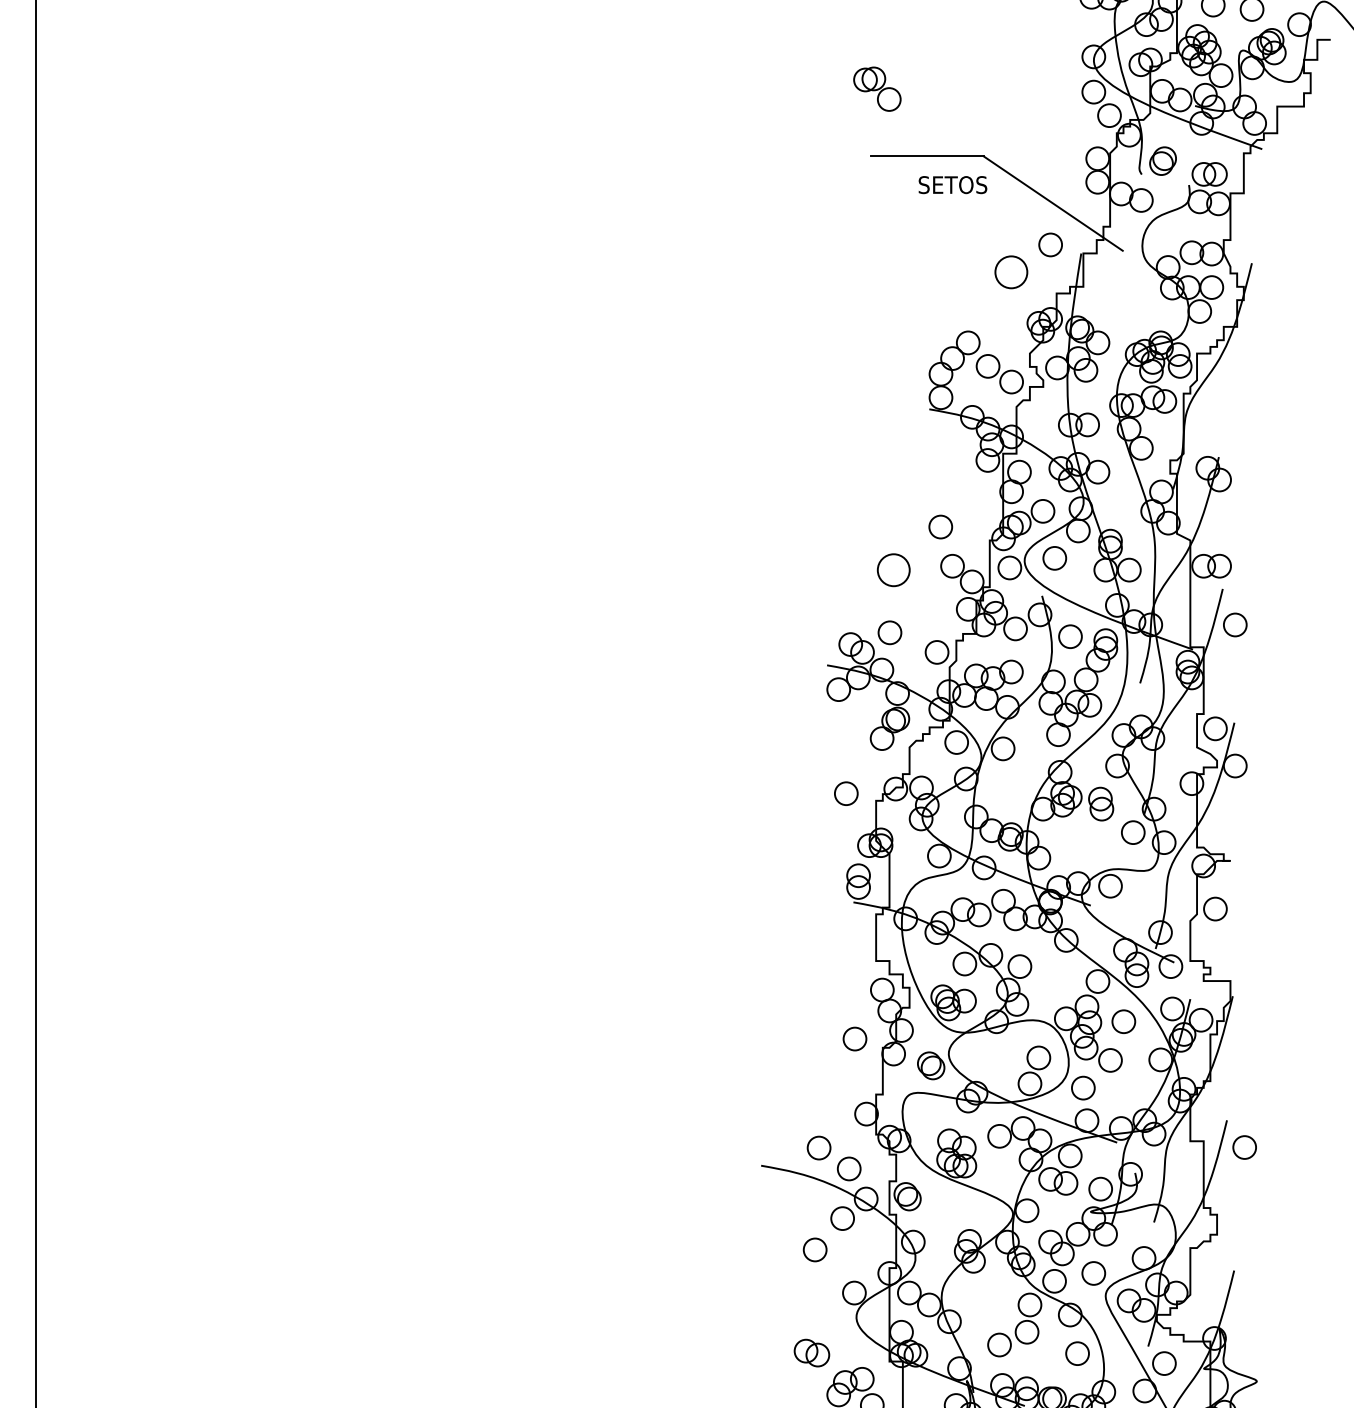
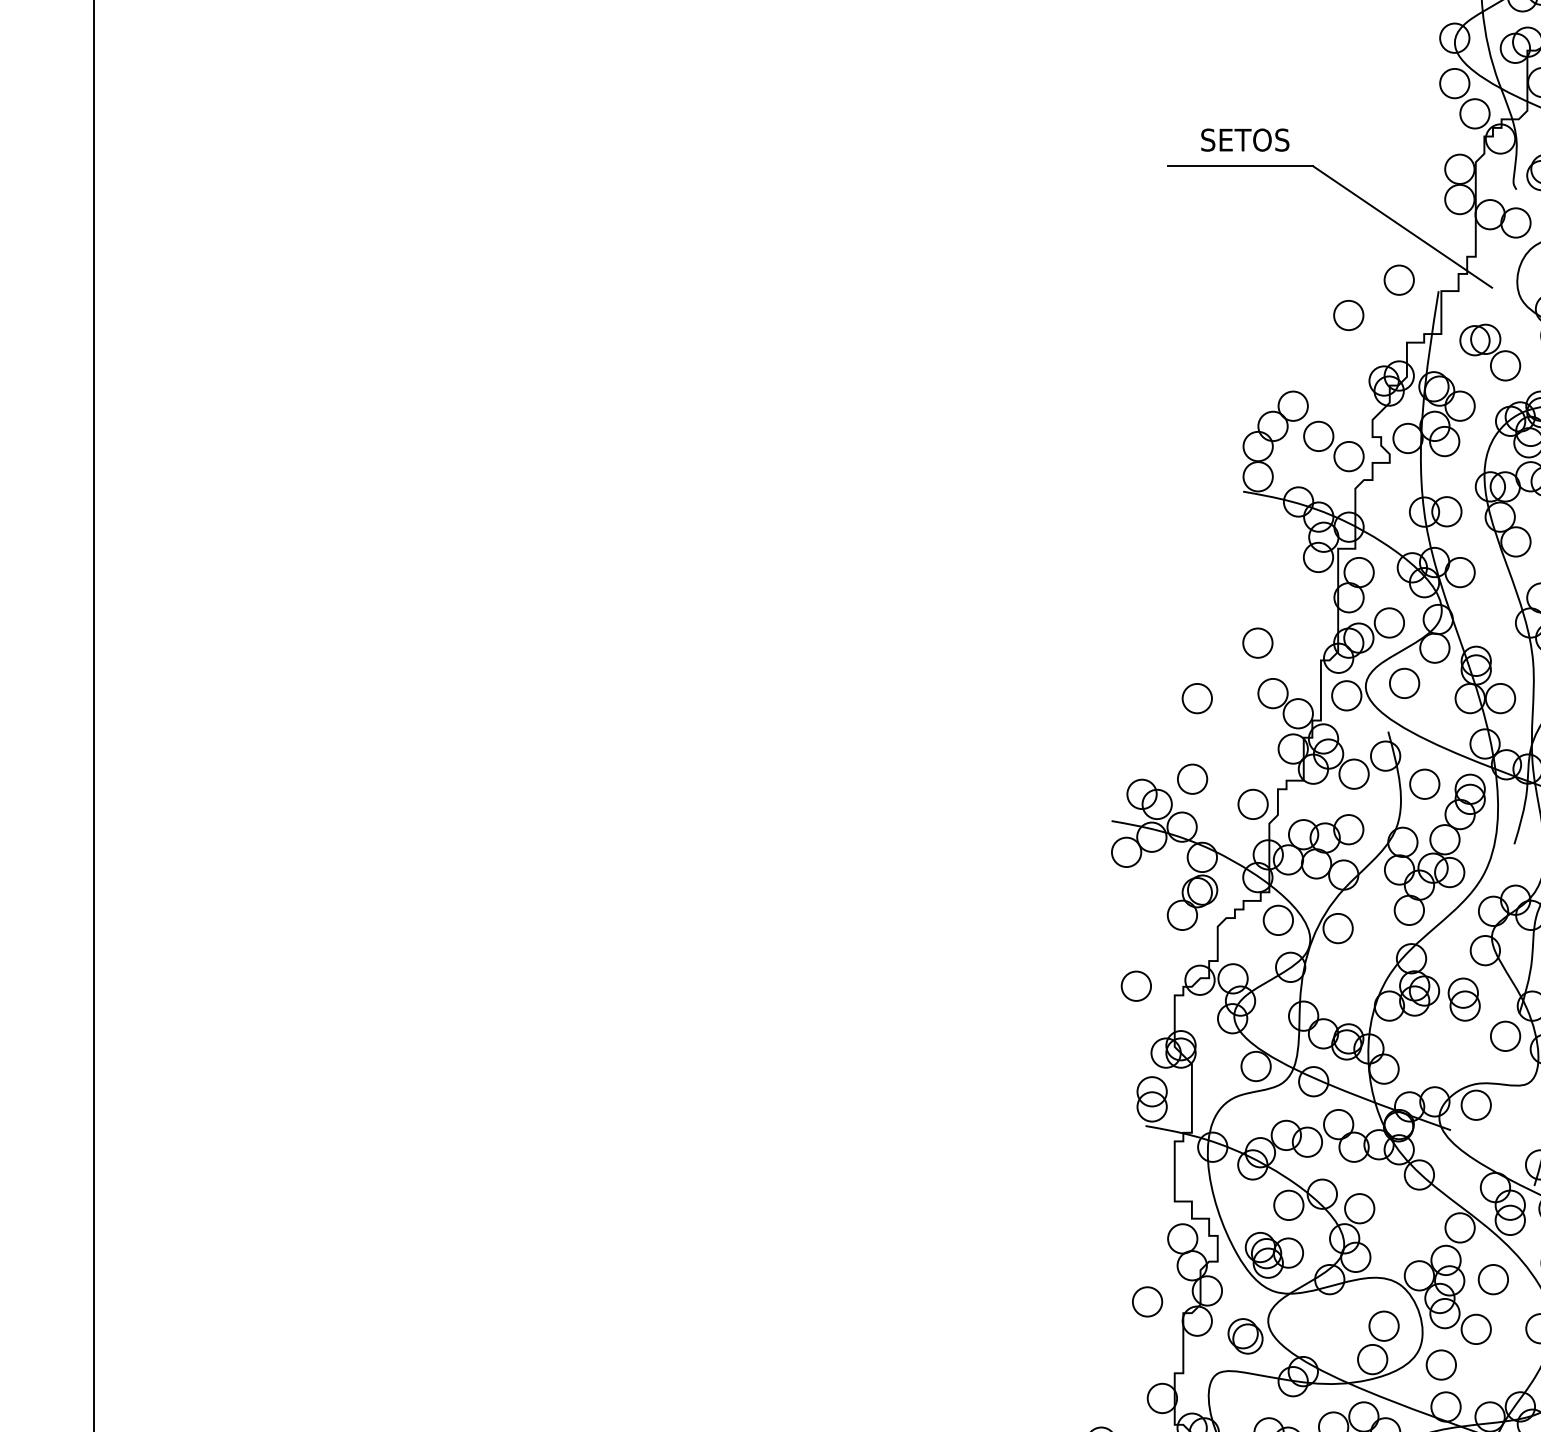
part: (877, 88) -> (1490, 351), moved
text: (952, 185) -> (1244, 140), moved
circle: (1011, 272) -> (1348, 315), size x0.71
circle: (893, 569) -> (1197, 697), size x0.71

